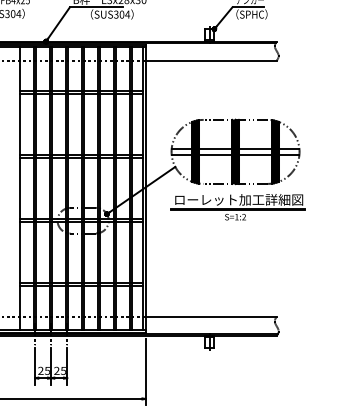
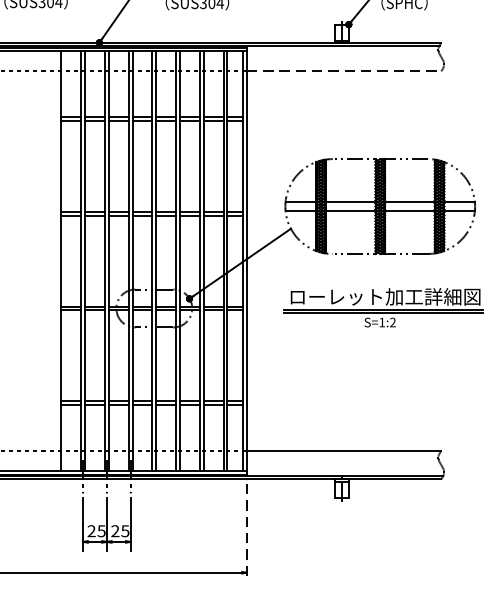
line: (211, 60) -> (344, 71), solid -> dashed
part: (237, 207) -> (383, 308), moved
line: (145, 372) -> (246, 533), solid -> dashed

